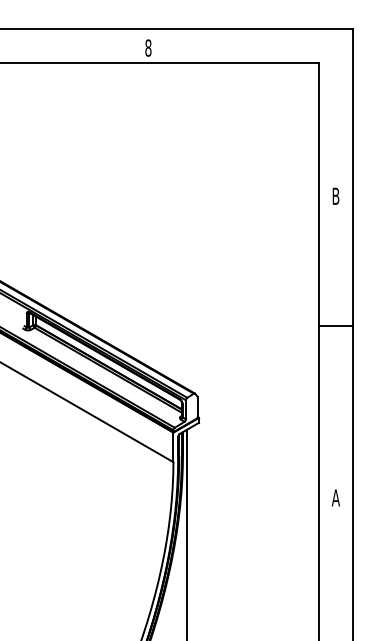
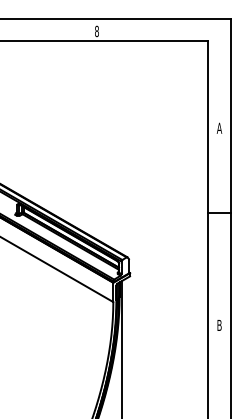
text: (335, 195) -> (219, 127), B -> A
text: (335, 496) -> (219, 324), A -> B

